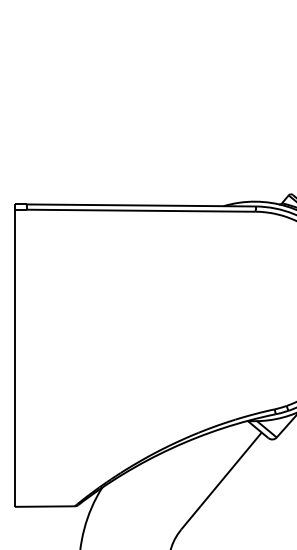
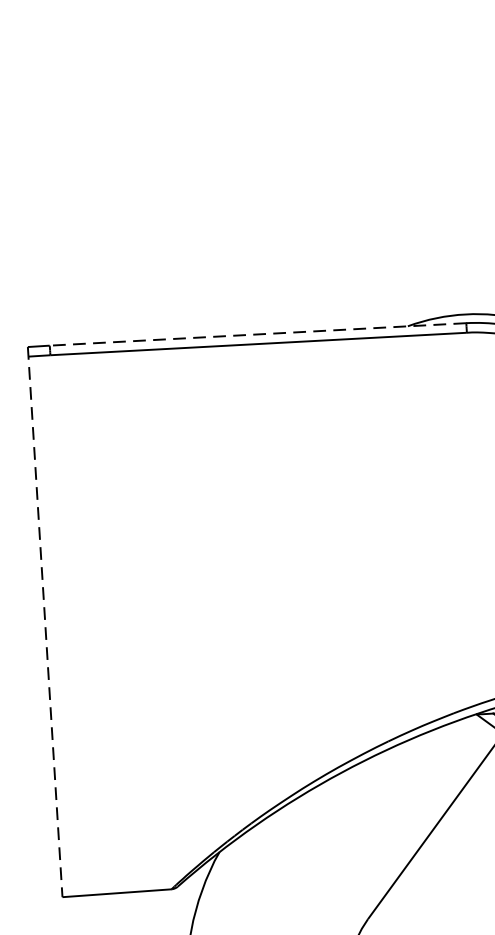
line: (140, 205) -> (256, 334), solid -> dashed
line: (14, 356) -> (44, 623), solid -> dashed

